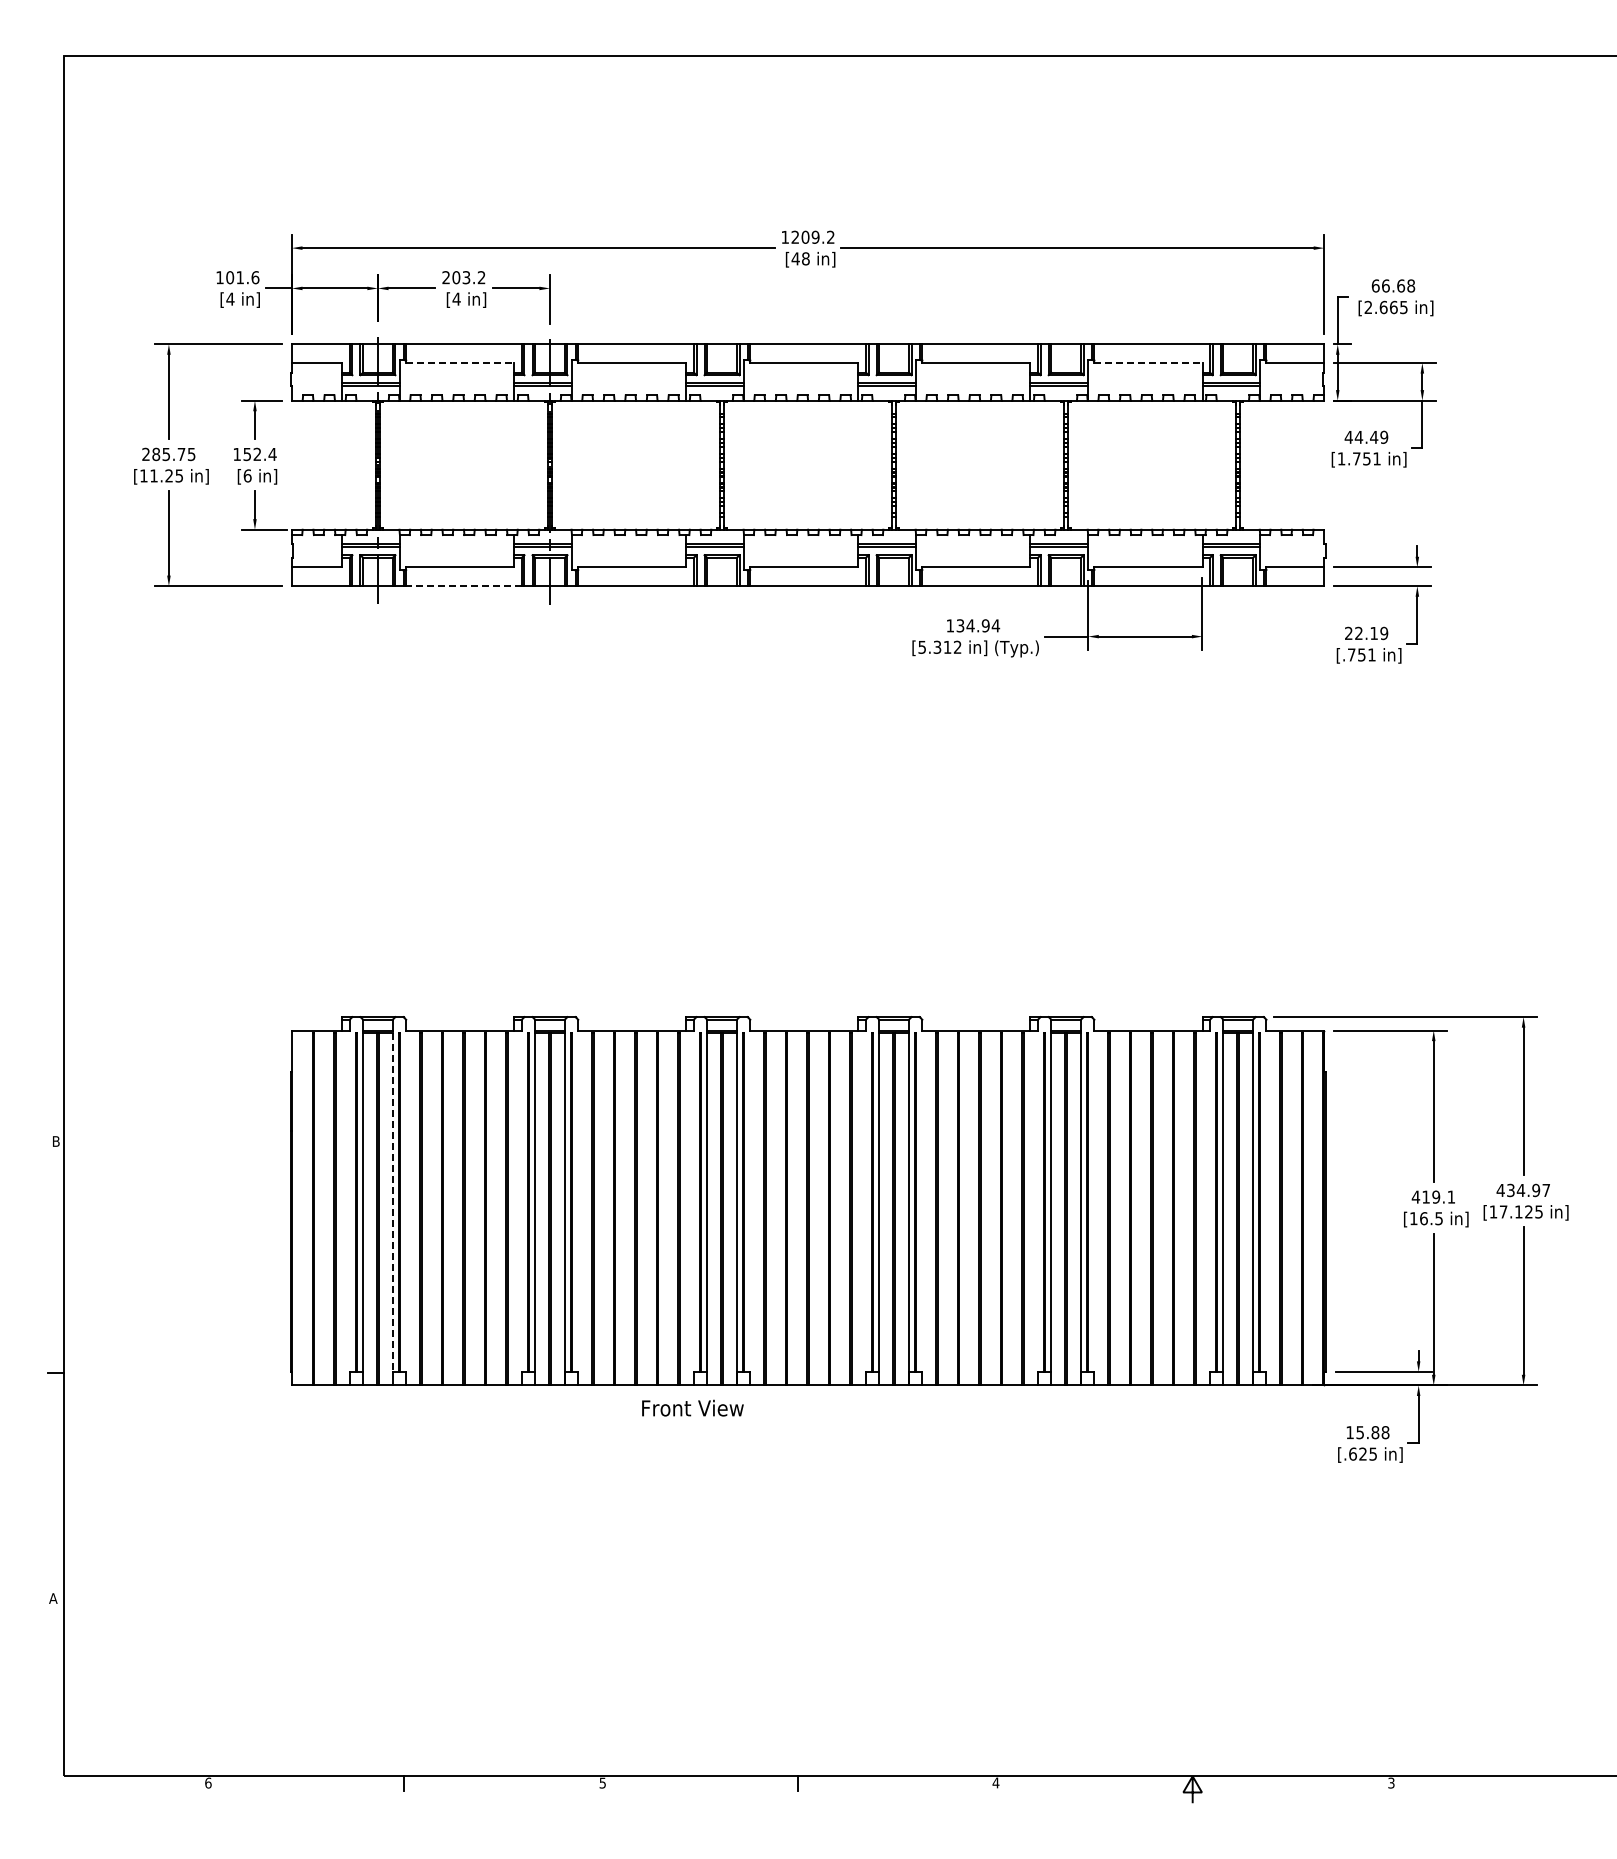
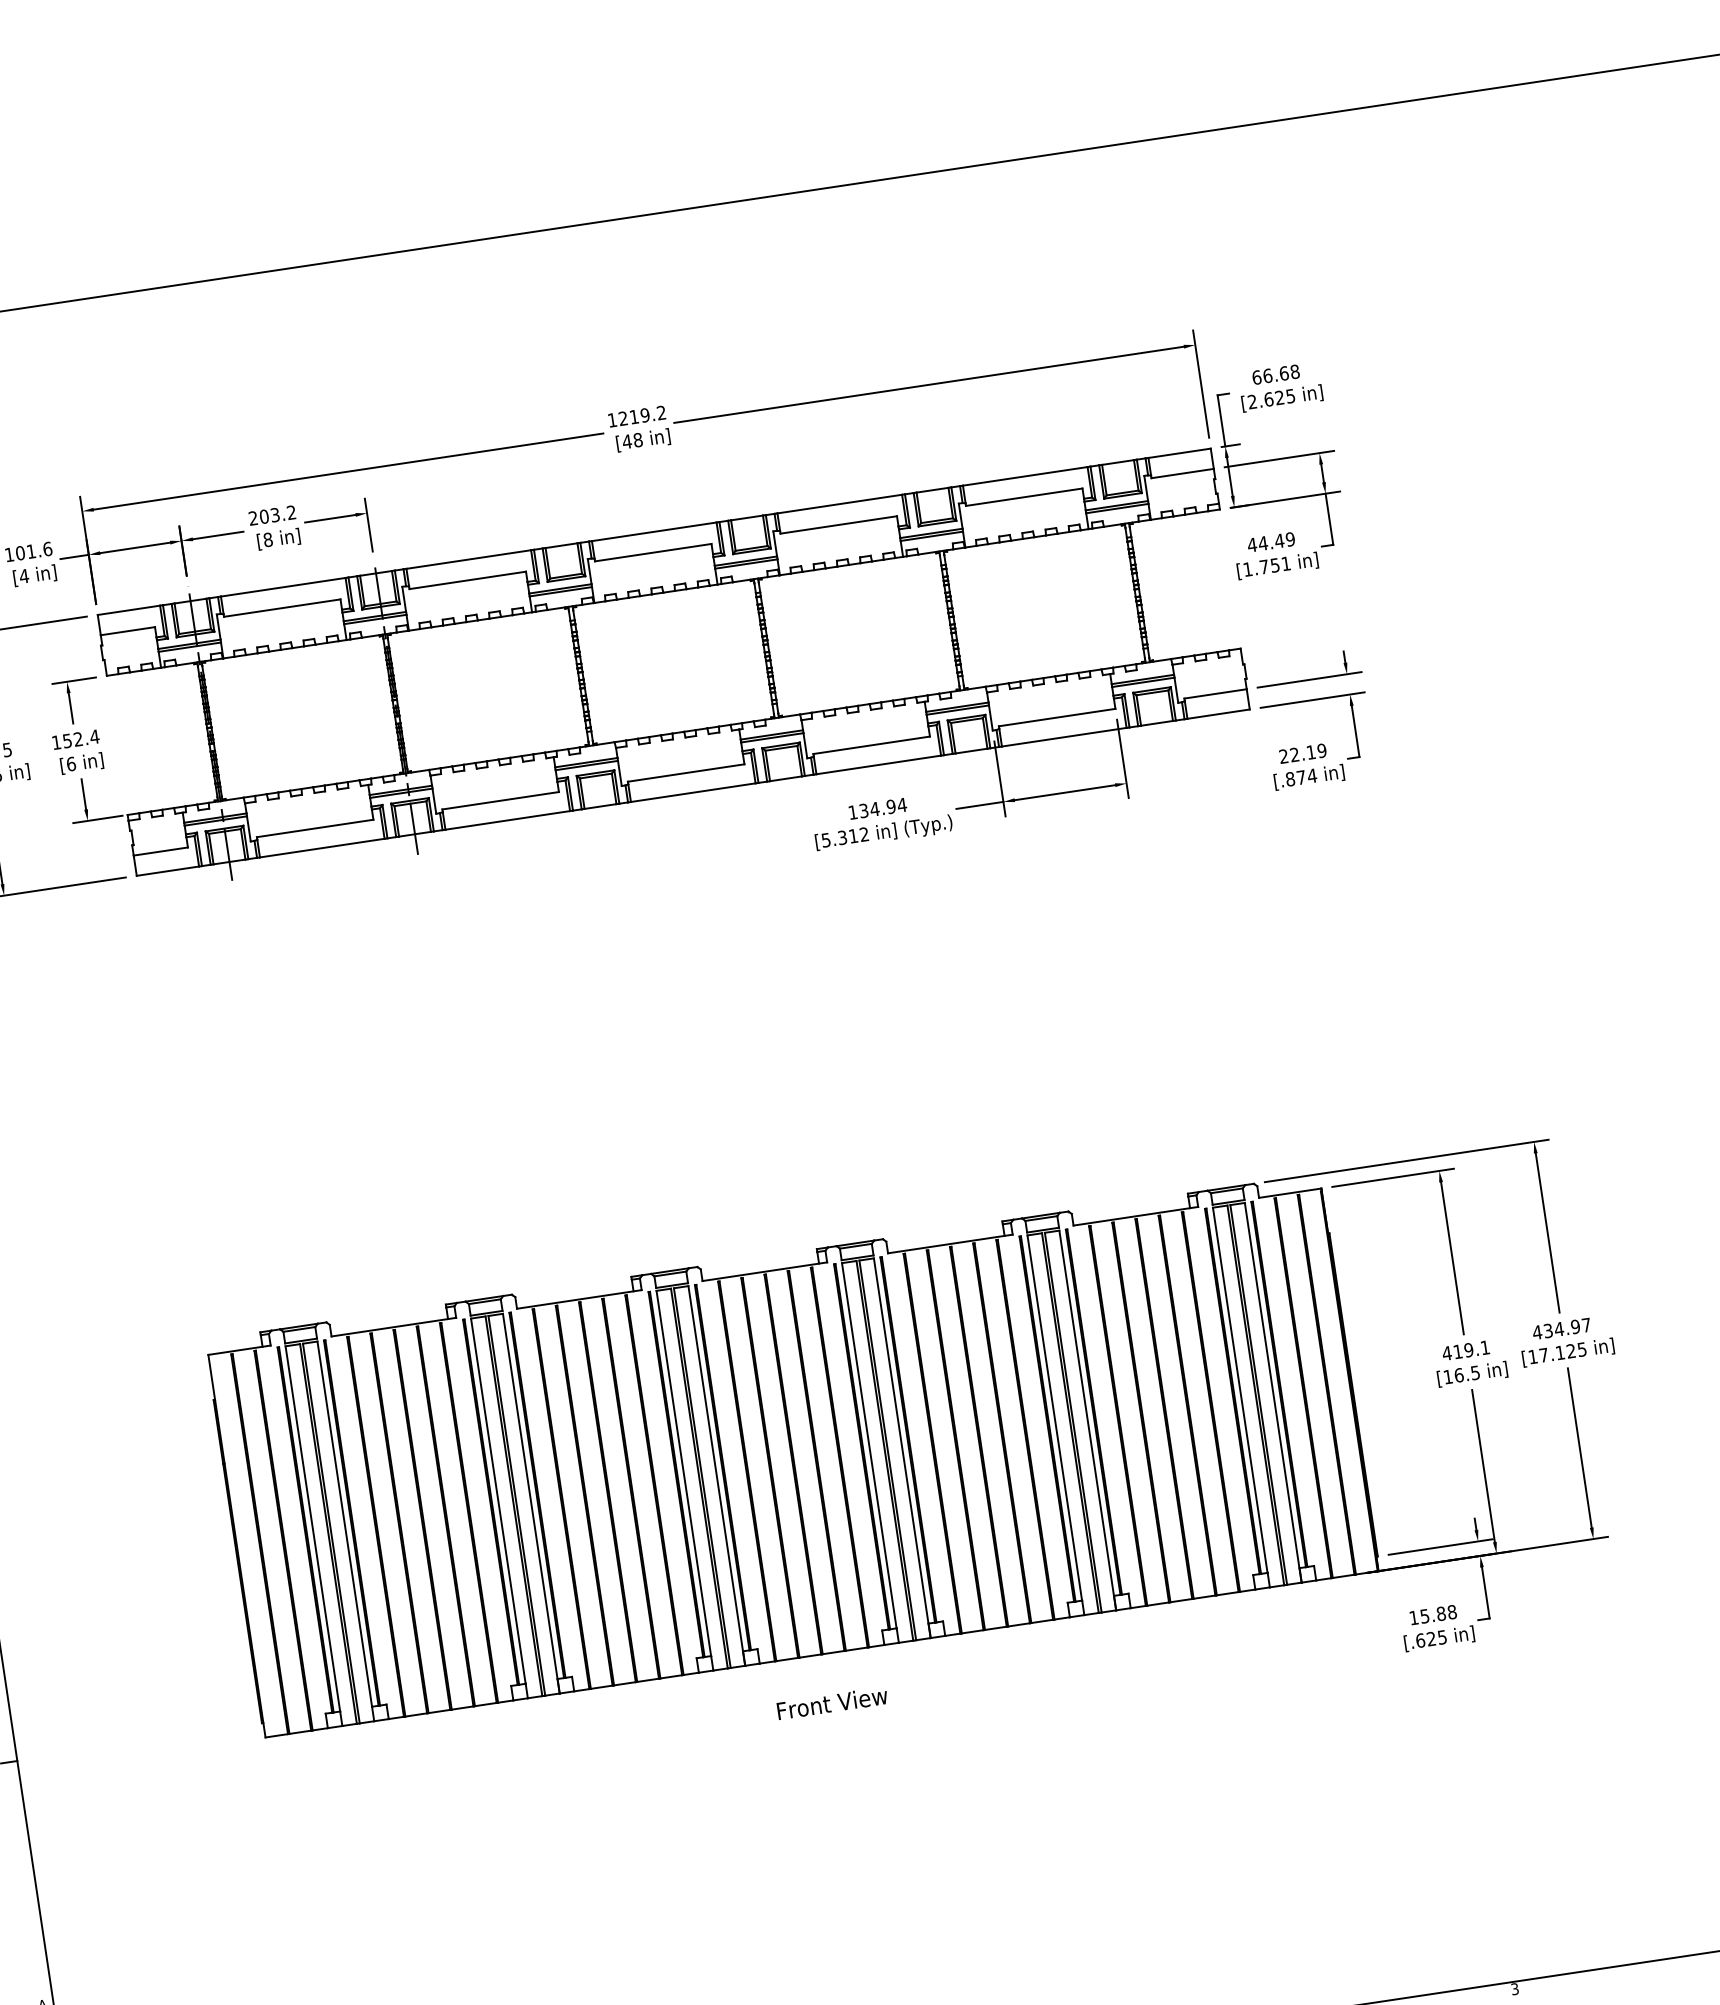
text: (805, 236) -> (634, 416), 1209.2 -> 1219.2
text: (456, 298) -> (267, 539), [4 -> [8
text: (1393, 307) -> (1279, 397), [2.665 -> [2.625
line: (460, 363) -> (282, 608), dashed -> solid
line: (1148, 363) -> (1024, 497), dashed -> solid
line: (463, 586) -> (321, 848), dashed -> solid
text: (1361, 654) -> (1300, 777), [.751 -> [.874
line: (392, 1203) -> (344, 1525), dashed -> solid
text: (692, 1407) -> (831, 1702), moved

